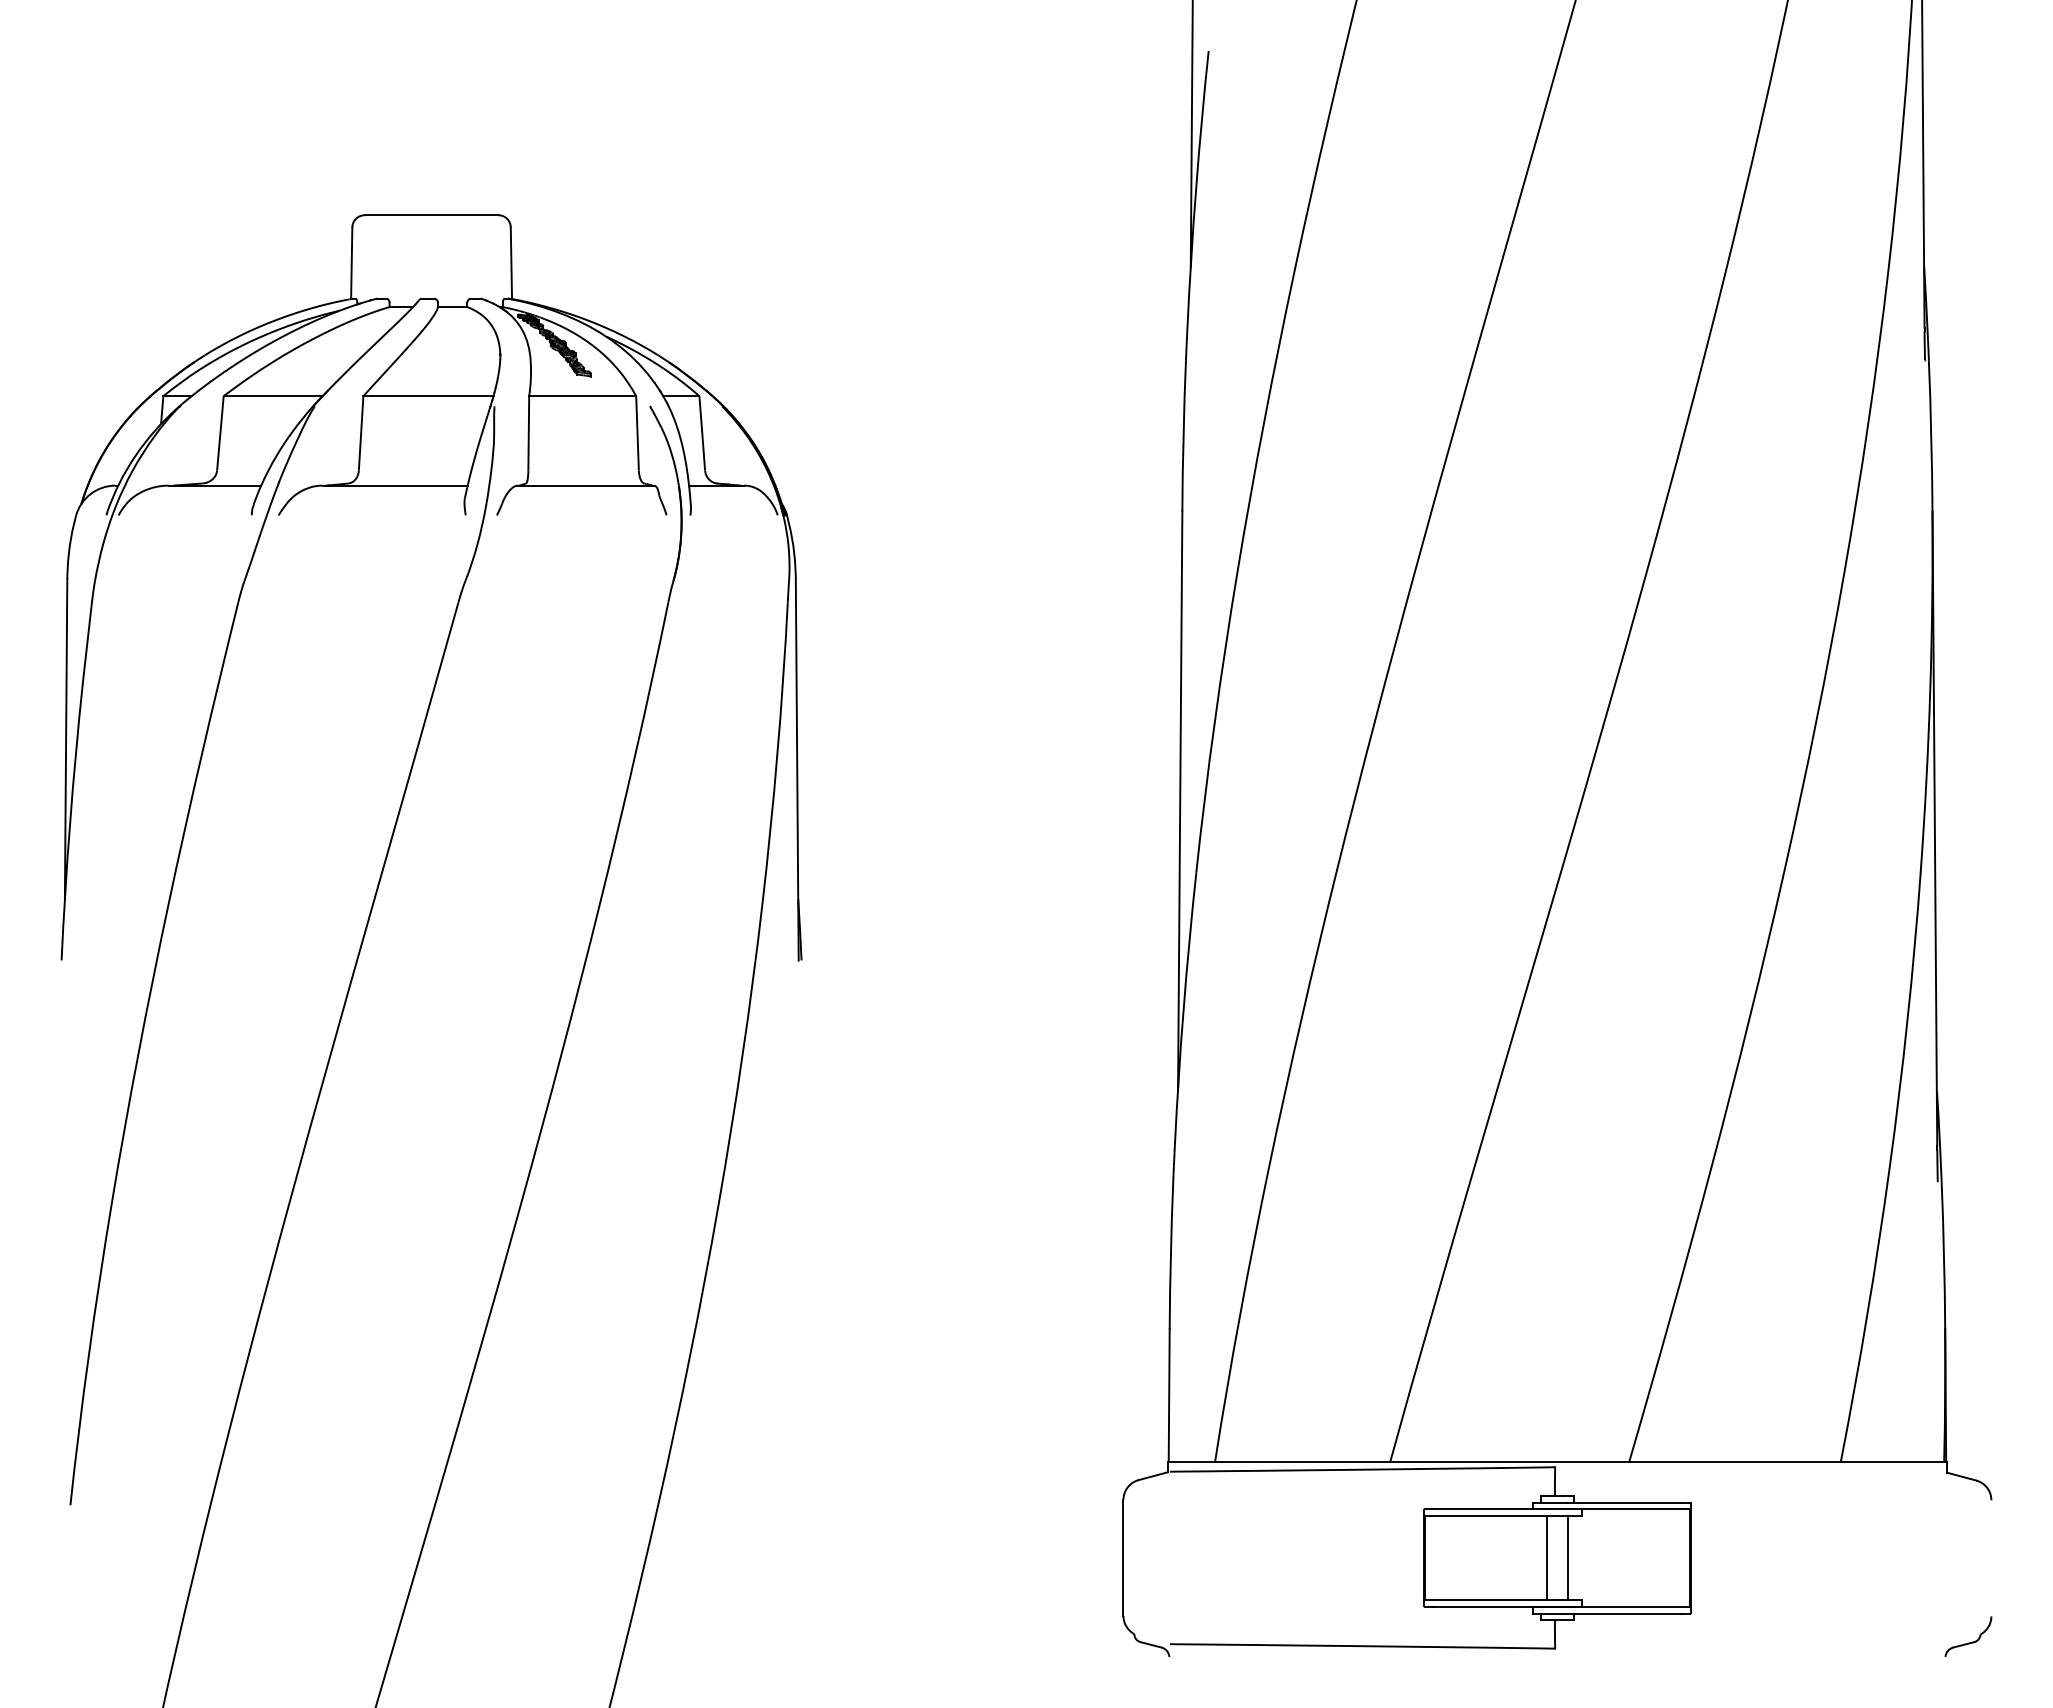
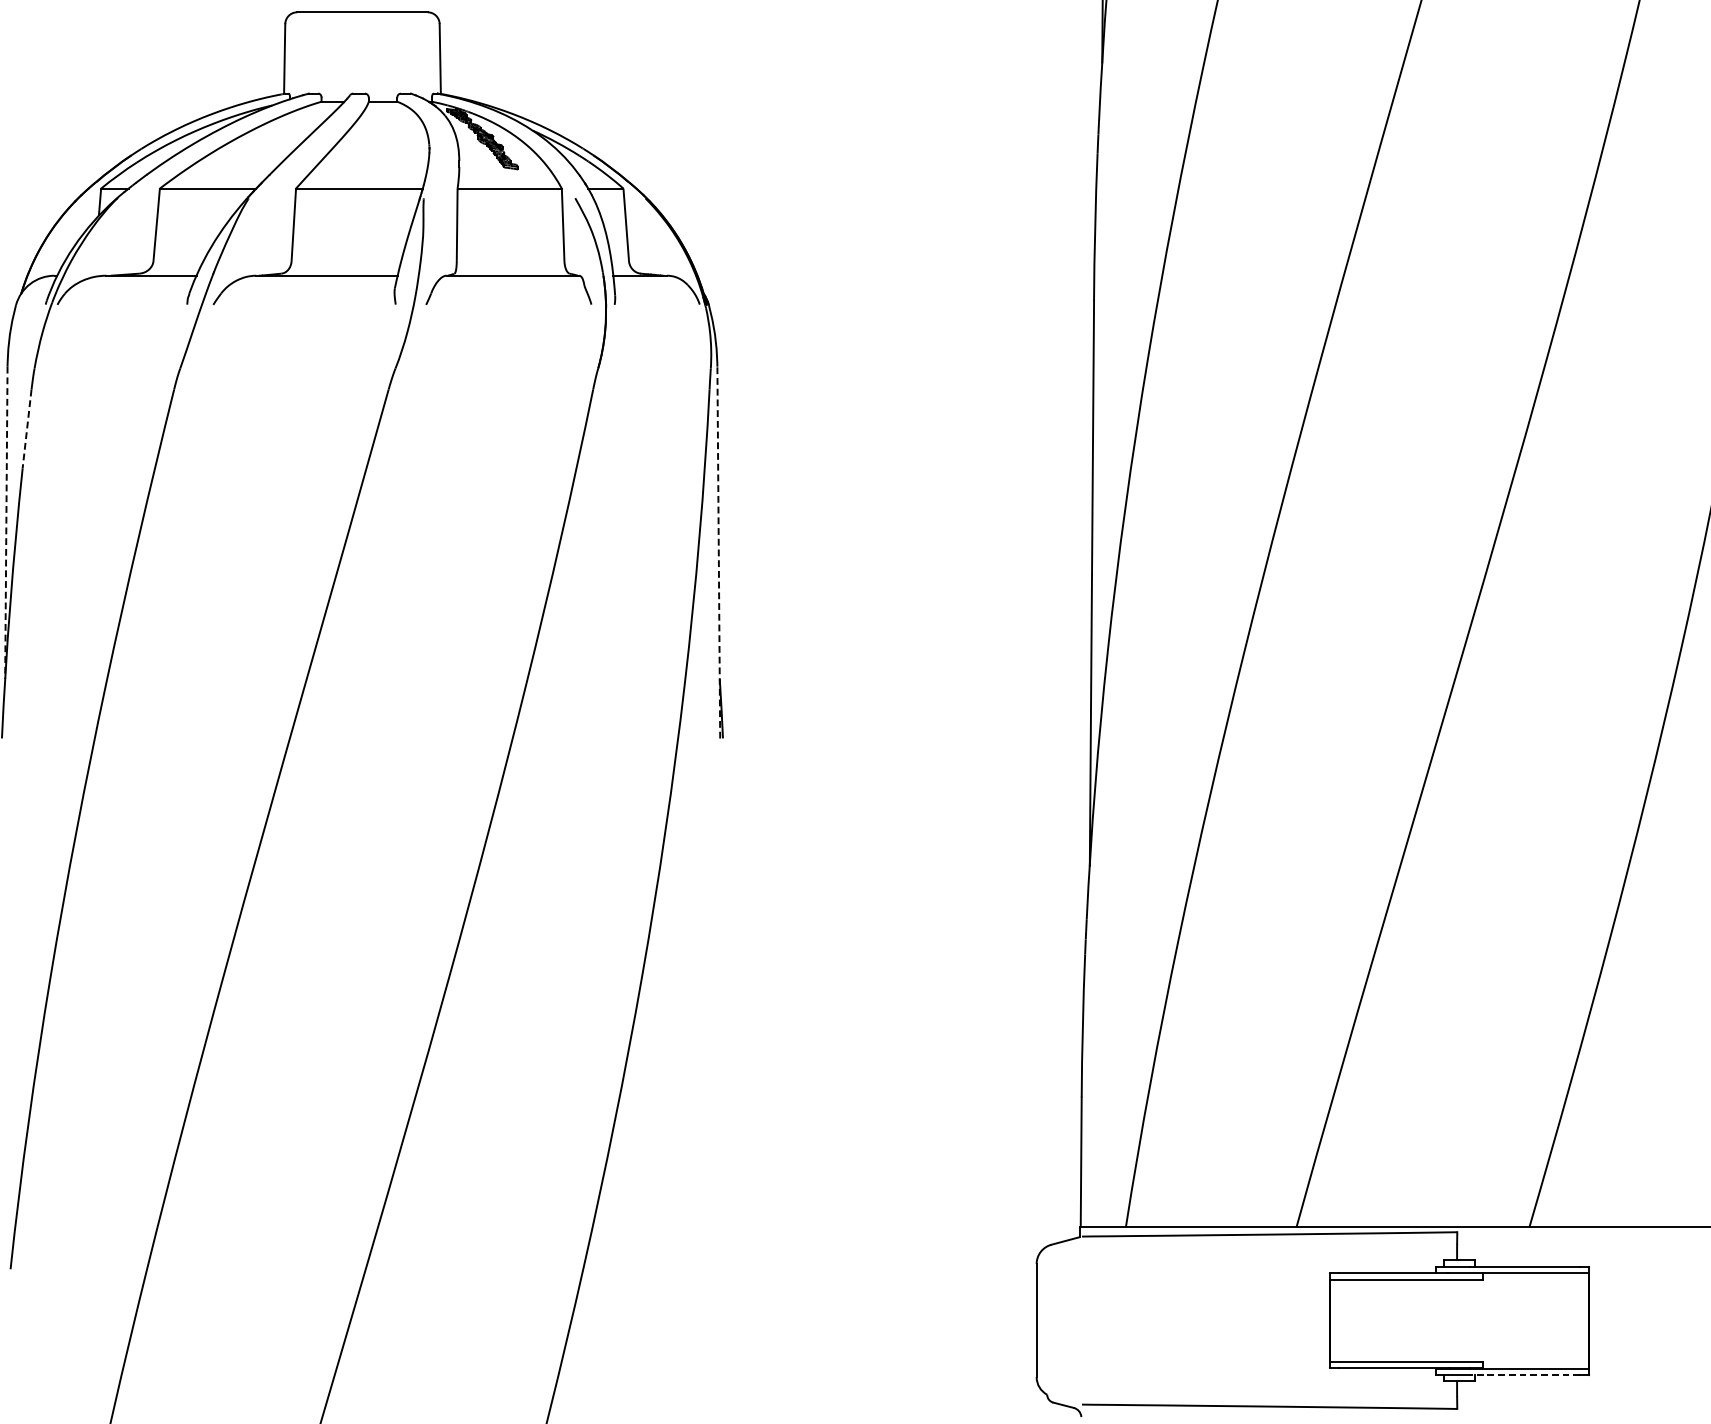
line: (87, 643) -> (27, 429), solid -> dashed
line: (66, 739) -> (6, 523), solid -> dashed
line: (797, 769) -> (719, 552), solid -> dashed
line: (1547, 1557) -> (1449, 1320), removed
line: (1567, 1557) -> (1469, 1320), removed
line: (1624, 1614) -> (1524, 1375), solid -> dashed

